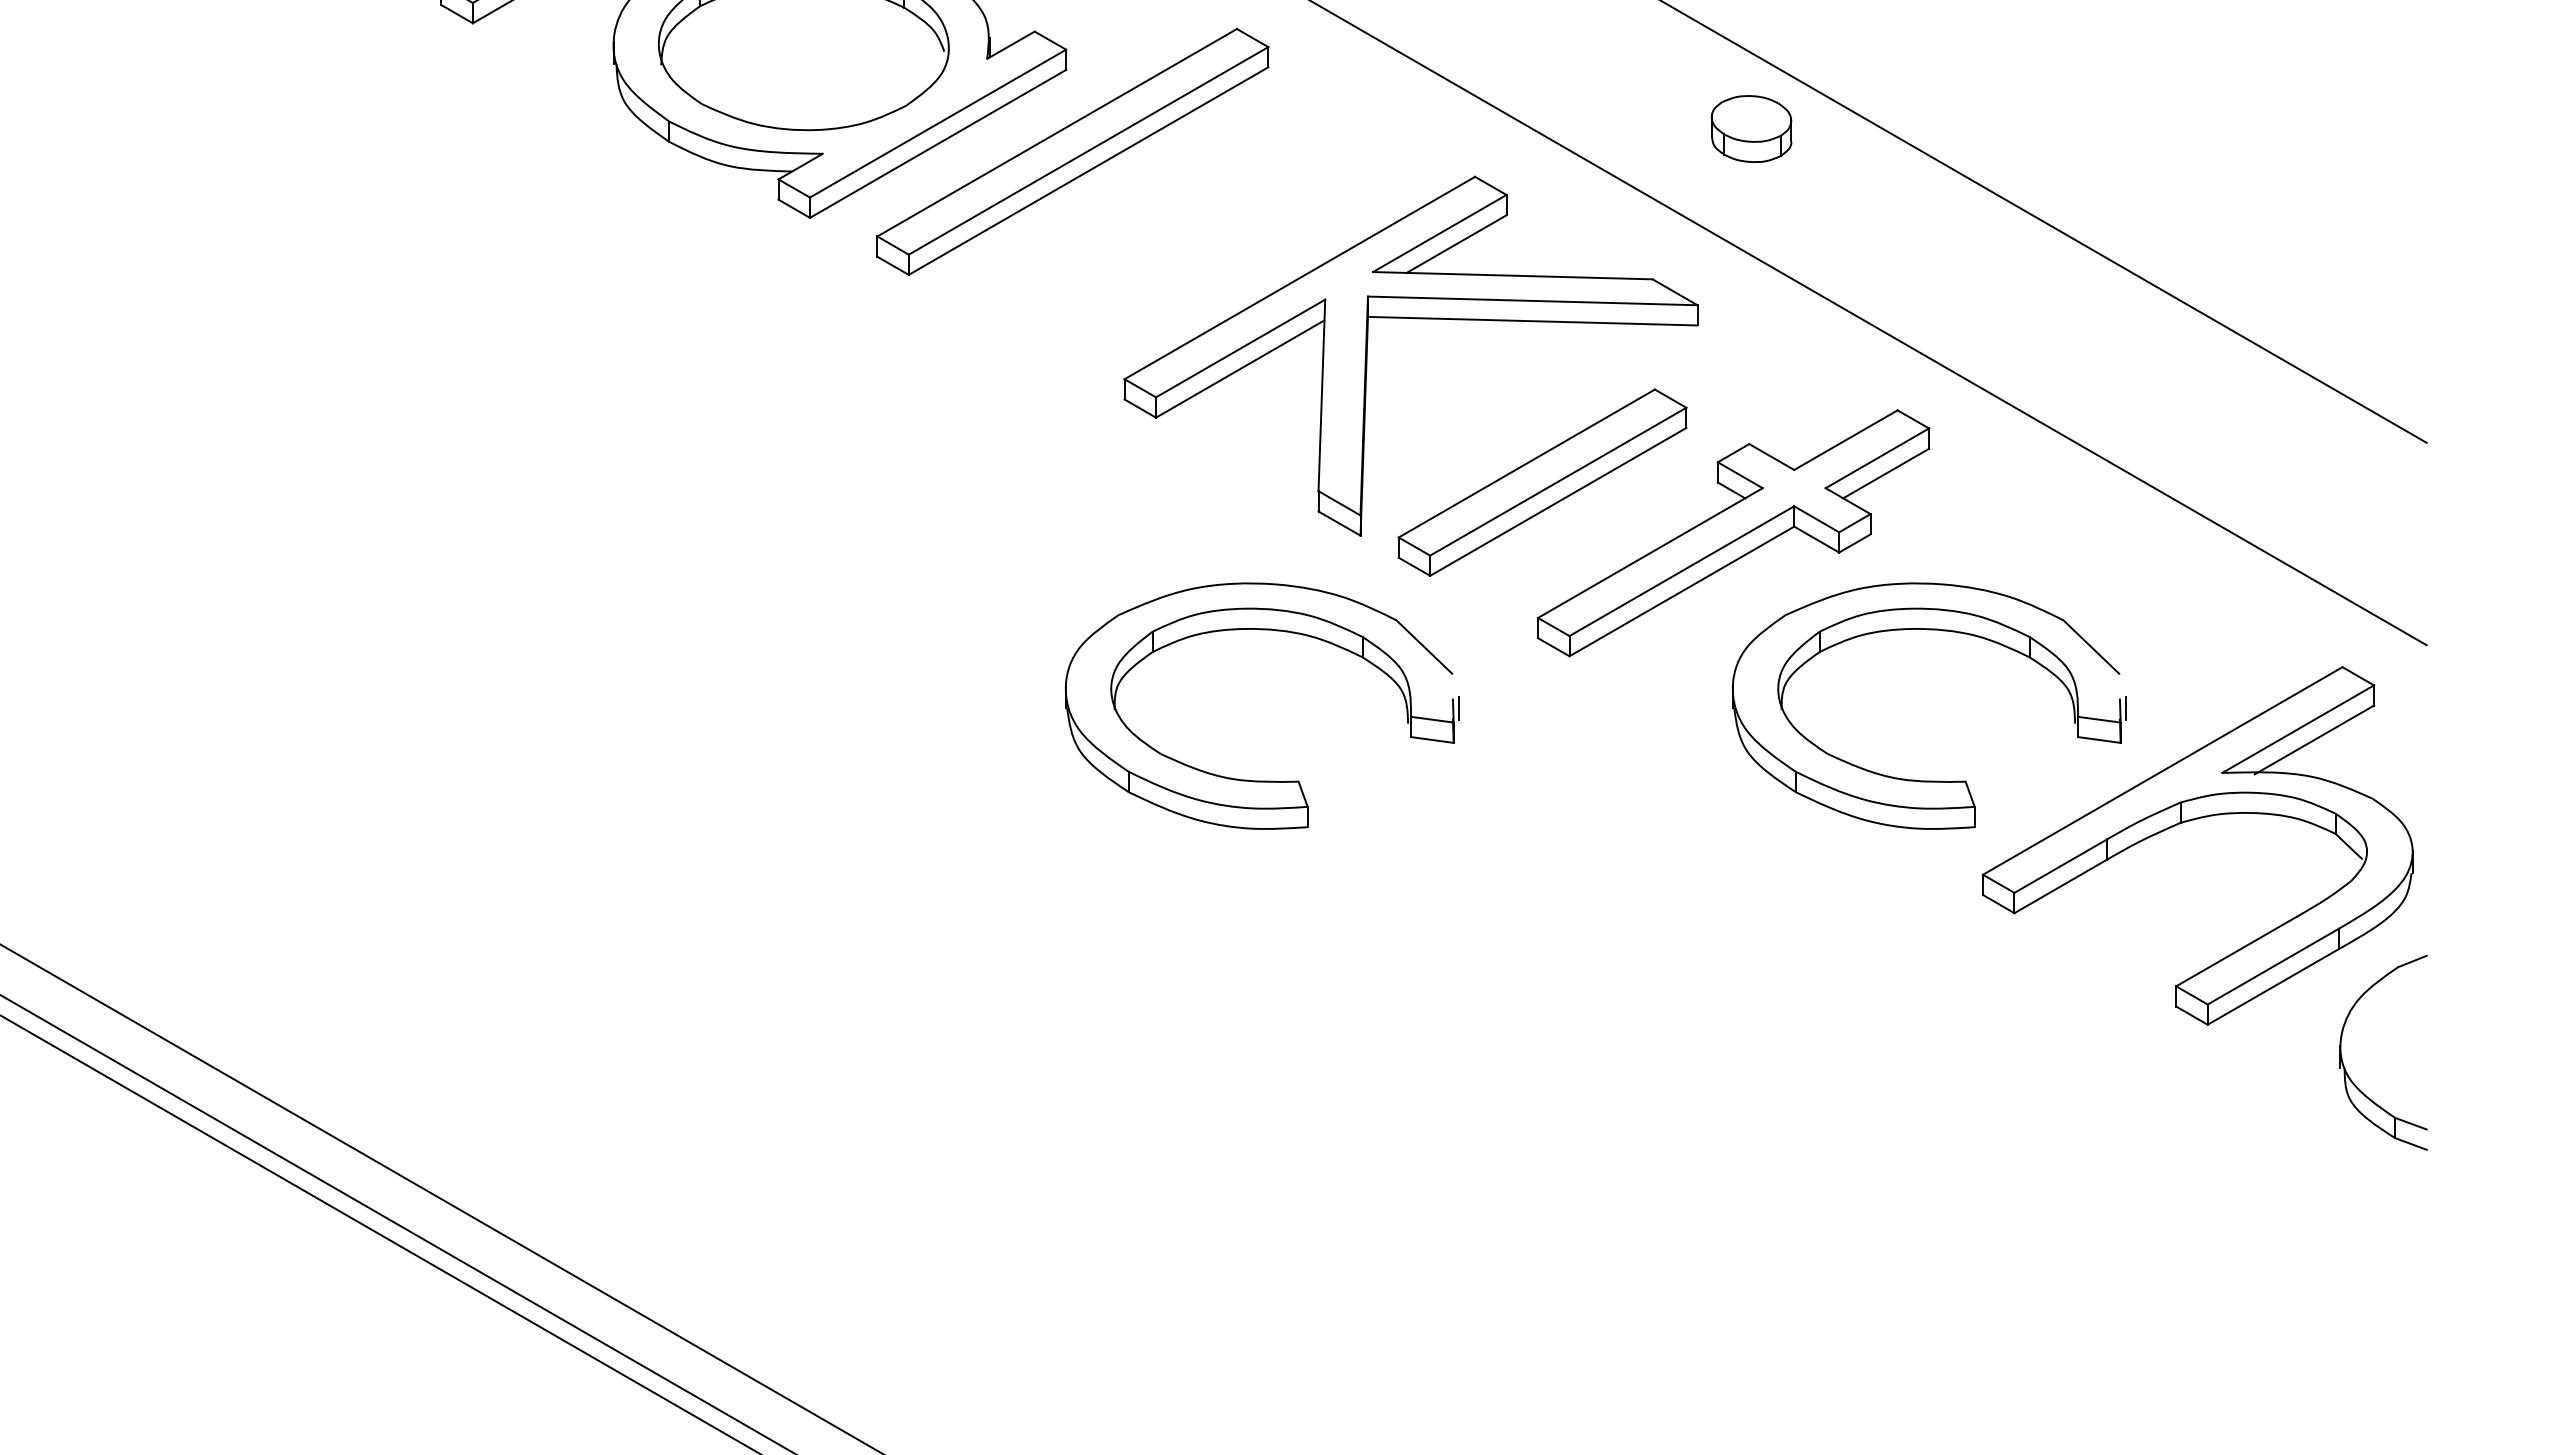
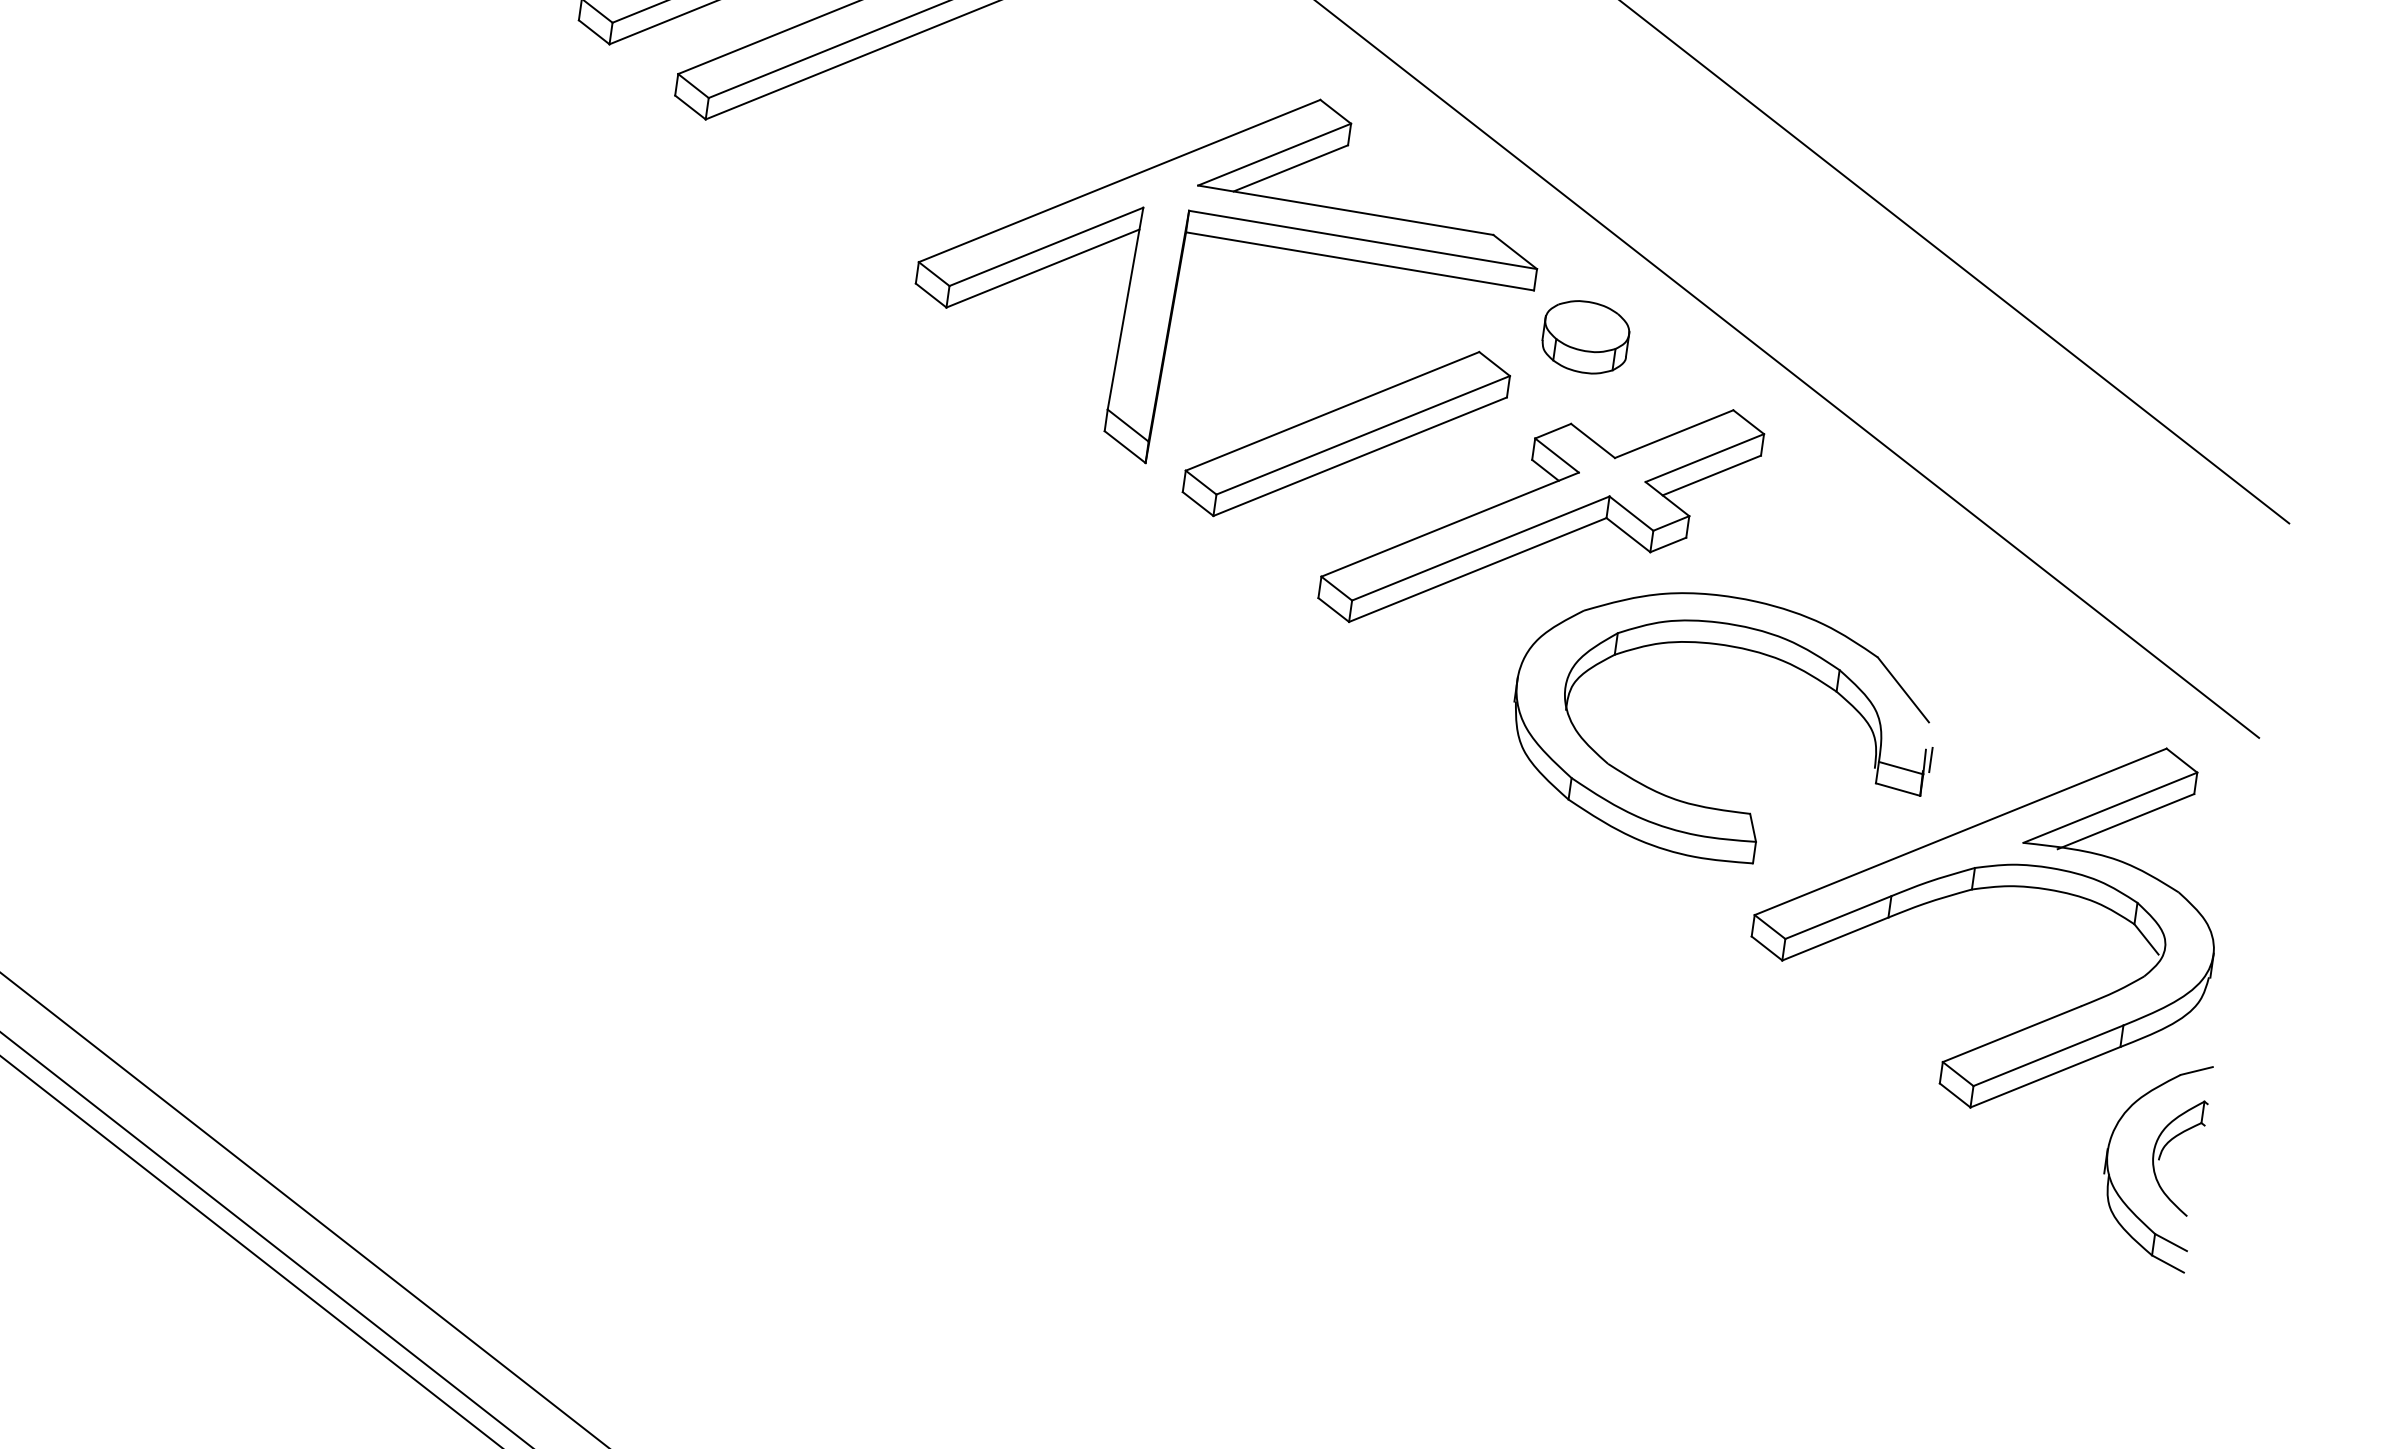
part: (1751, 128) -> (1585, 336), moved
part: (1261, 630) -> (1026, 548), removed
part: (2392, 1038) -> (2164, 1149), added

